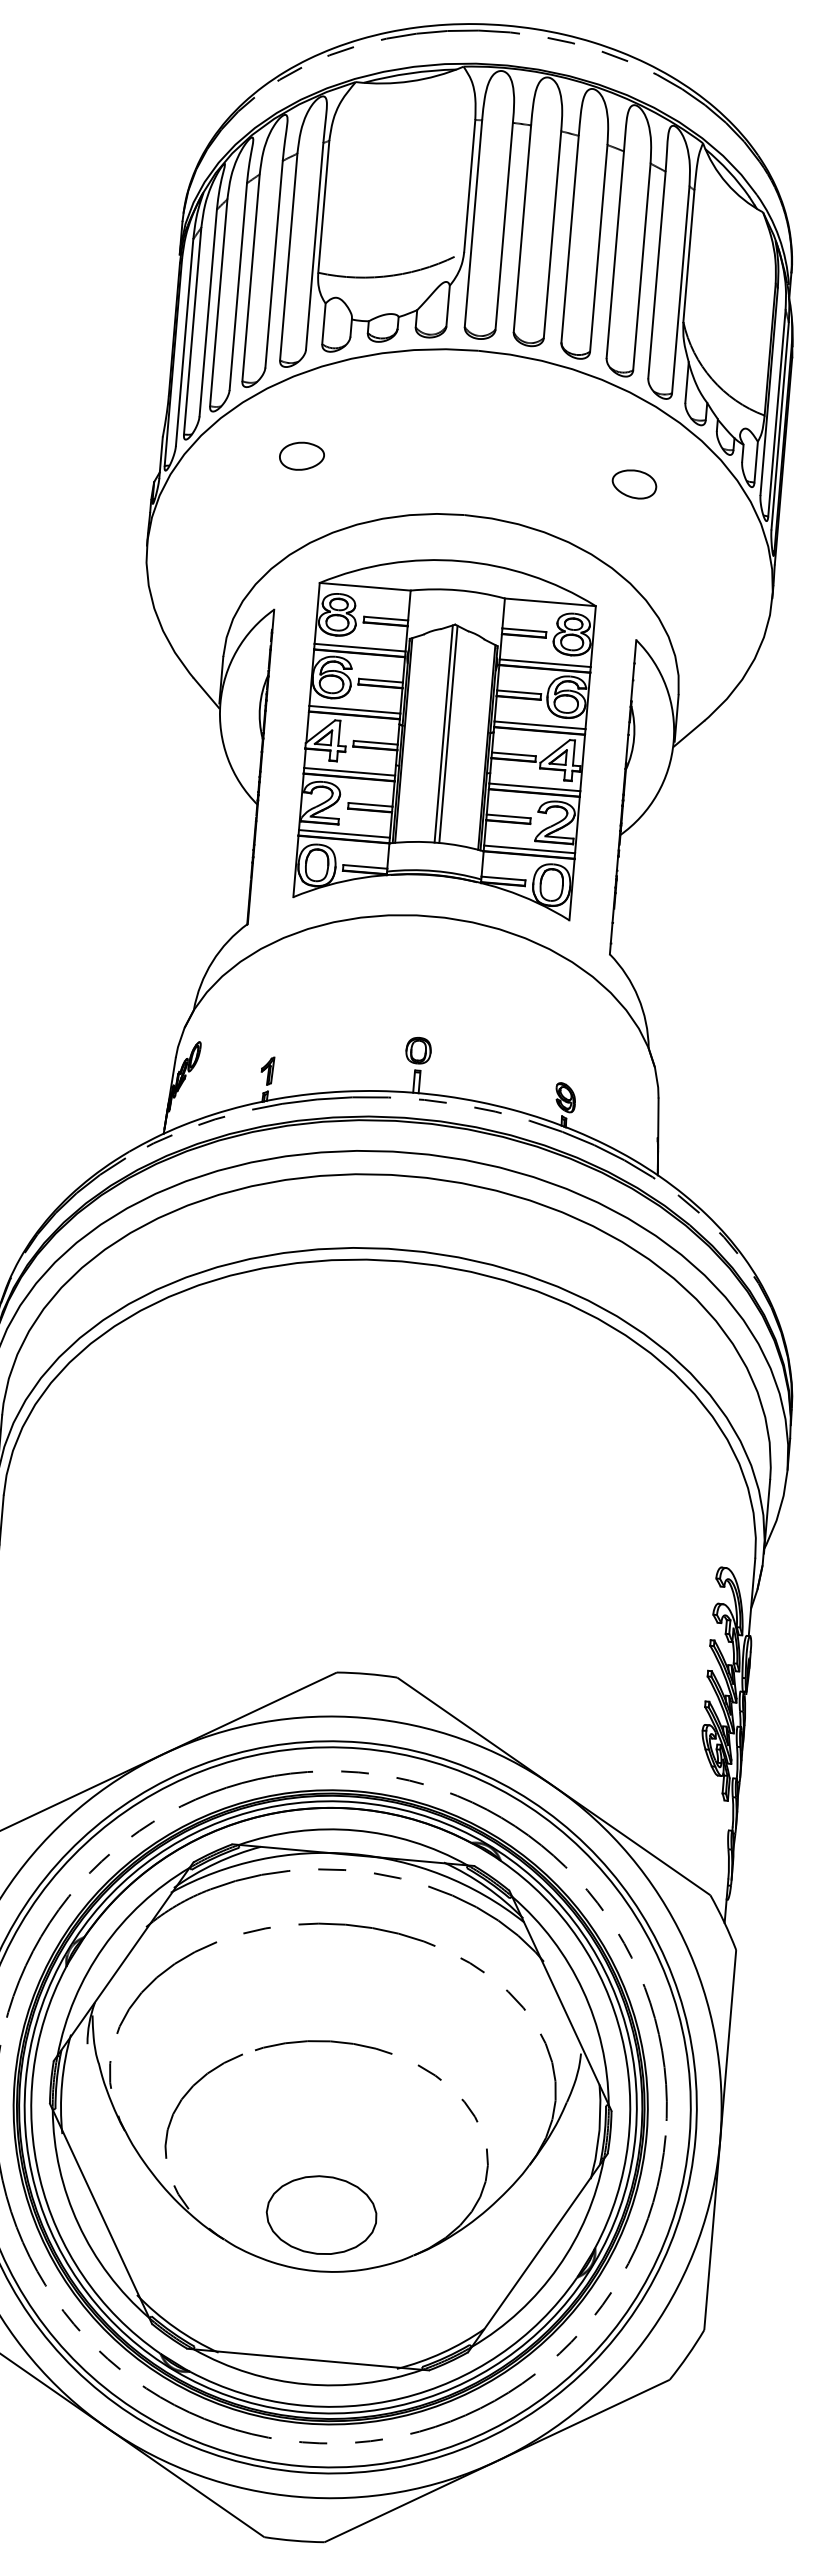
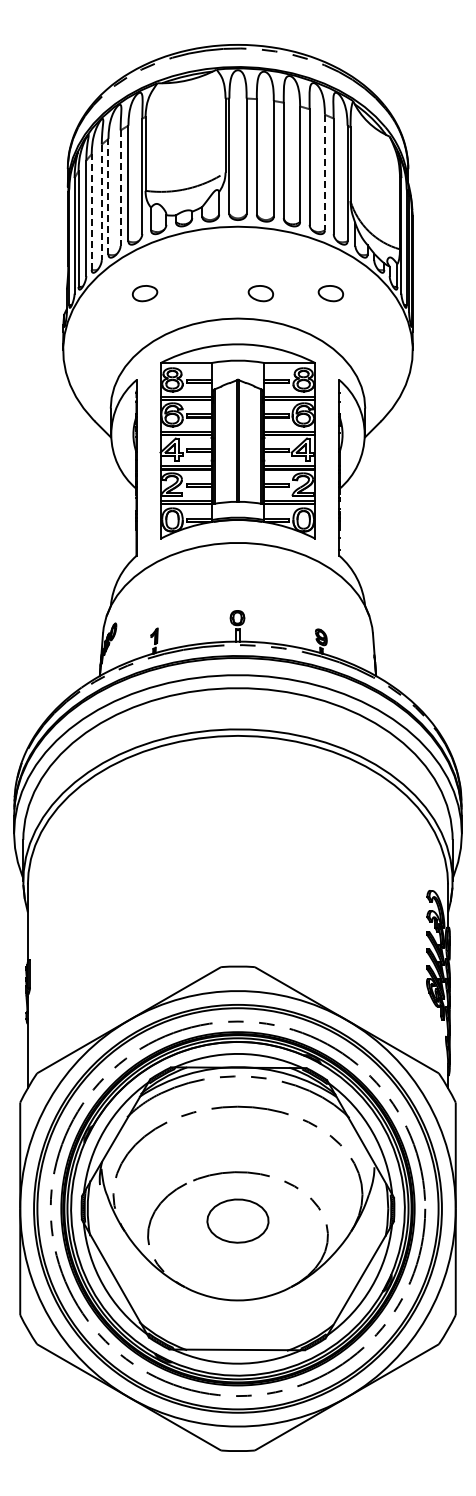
line: (273, 264) -> (120, 188), solid -> dashed
line: (641, 266) -> (324, 172), solid -> dashed
line: (251, 277) -> (108, 196), solid -> dashed
line: (237, 286) -> (101, 202), solid -> dashed
line: (218, 303) -> (91, 212), solid -> dashed
part: (508, 473) -> (260, 293), added
part: (320, 2214) -> (237, 1220), moved

